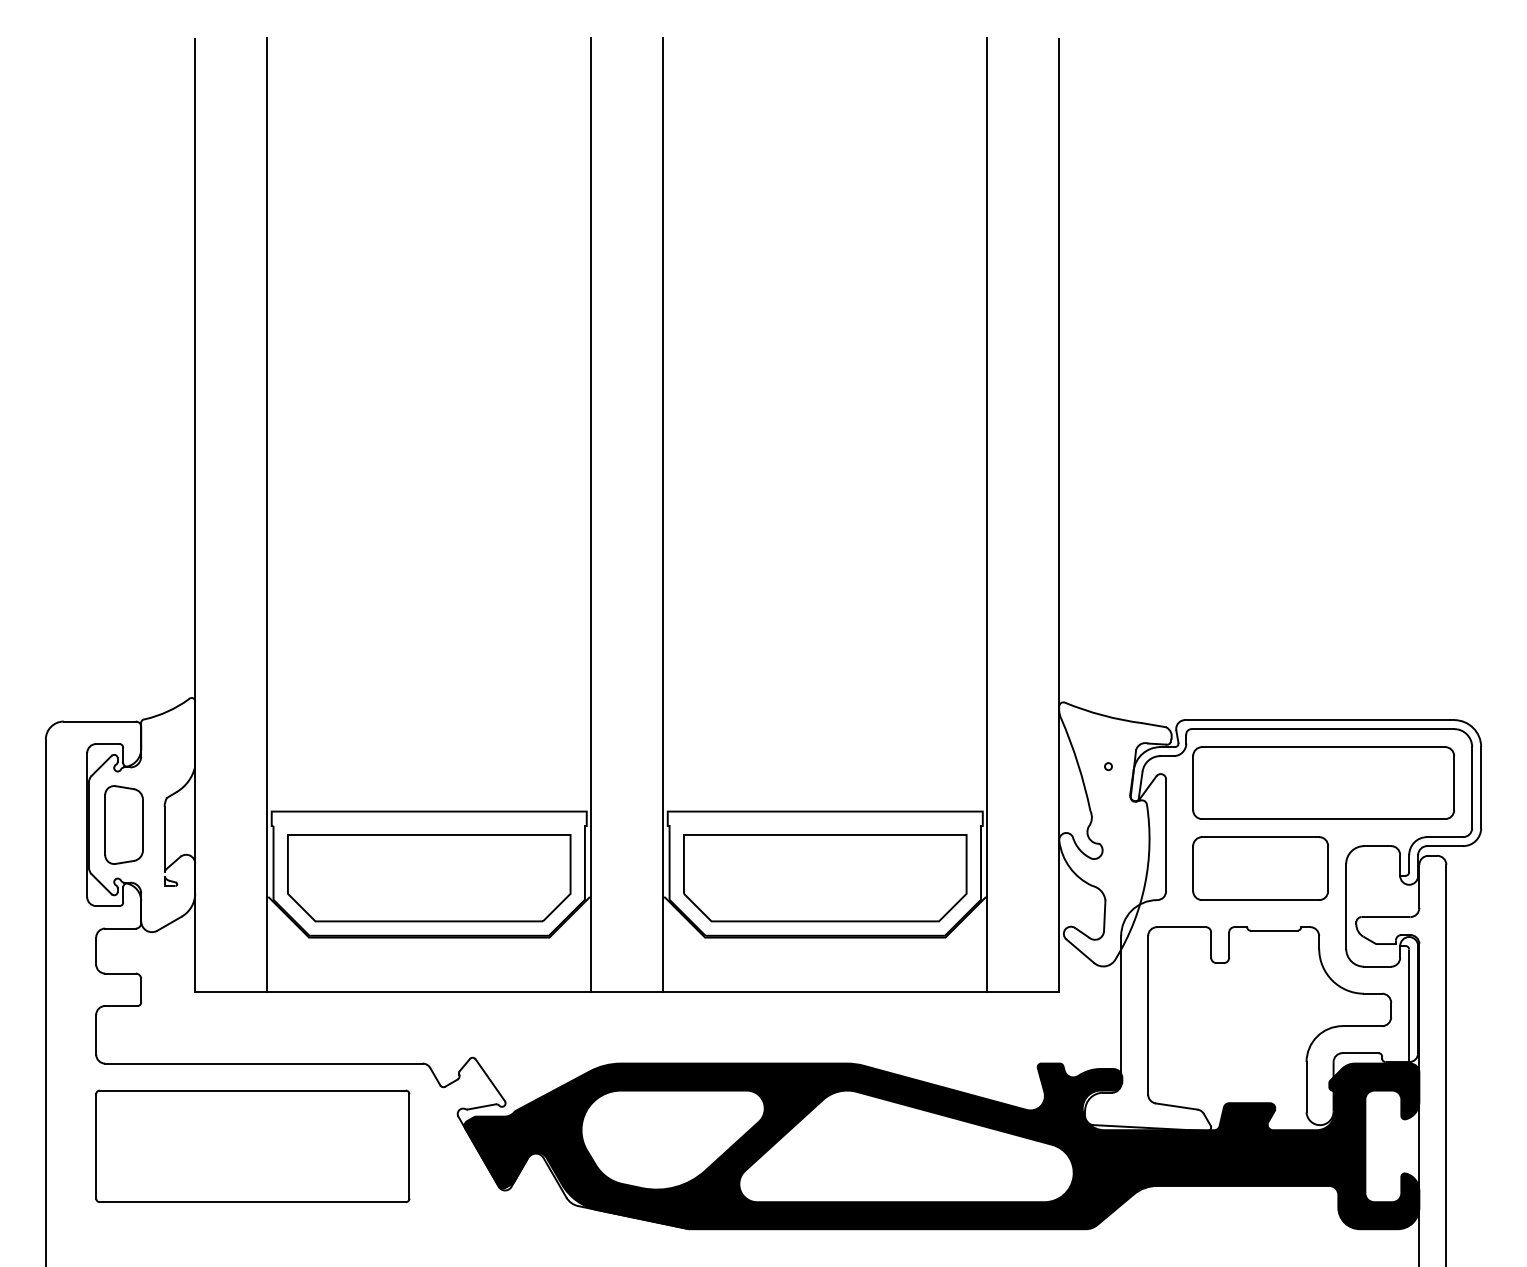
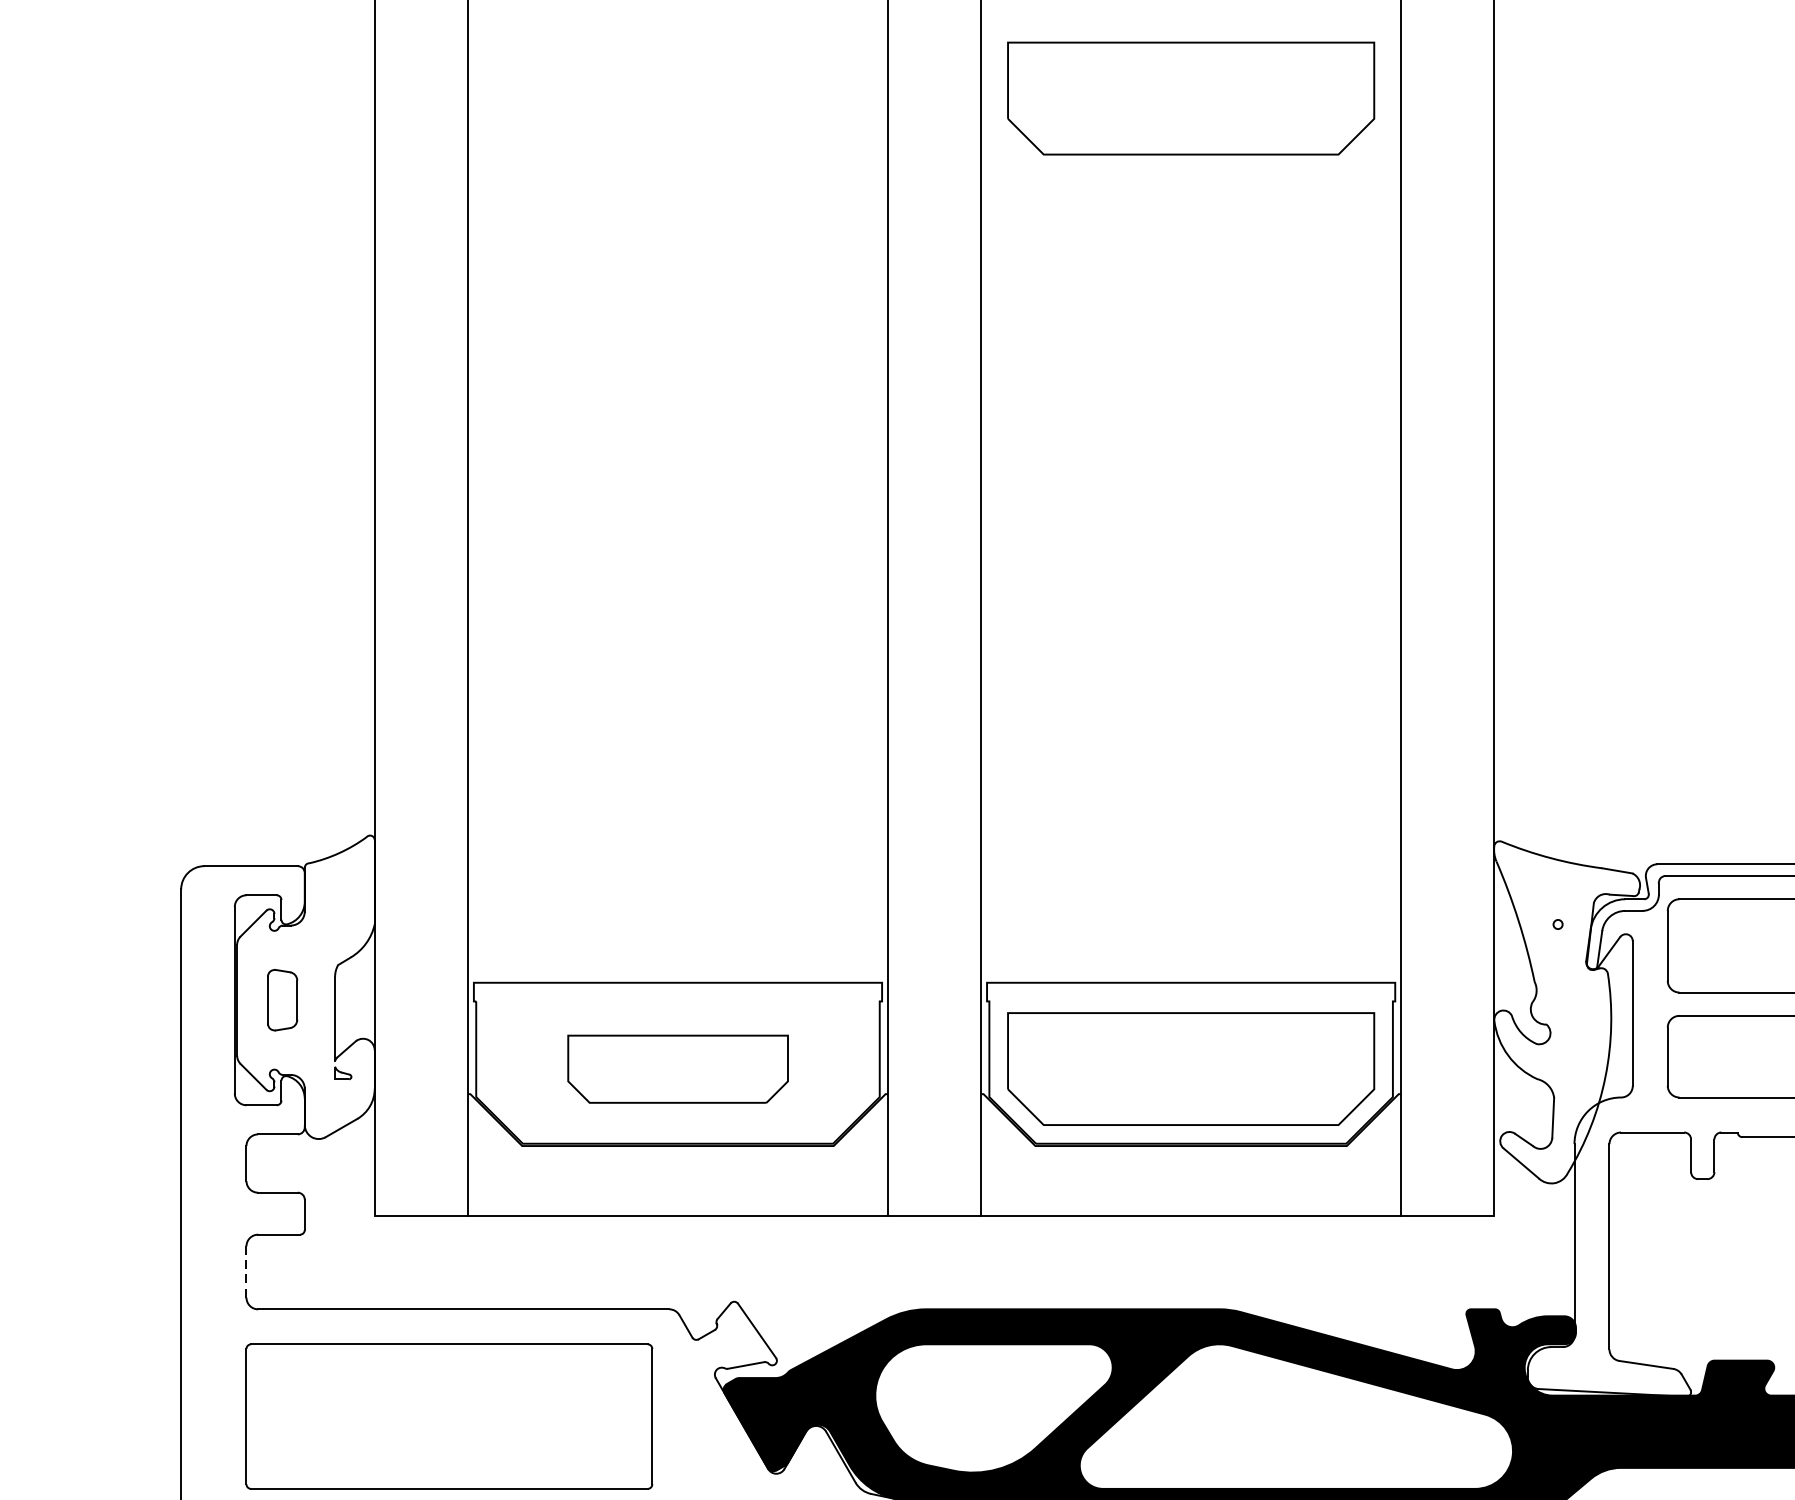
part: (825, 129) -> (1191, 99), added
part: (123, 824) -> (281, 999), size x0.6
part: (429, 878) -> (678, 1069), size x0.6
line: (96, 1034) -> (246, 1271), solid -> dashed

